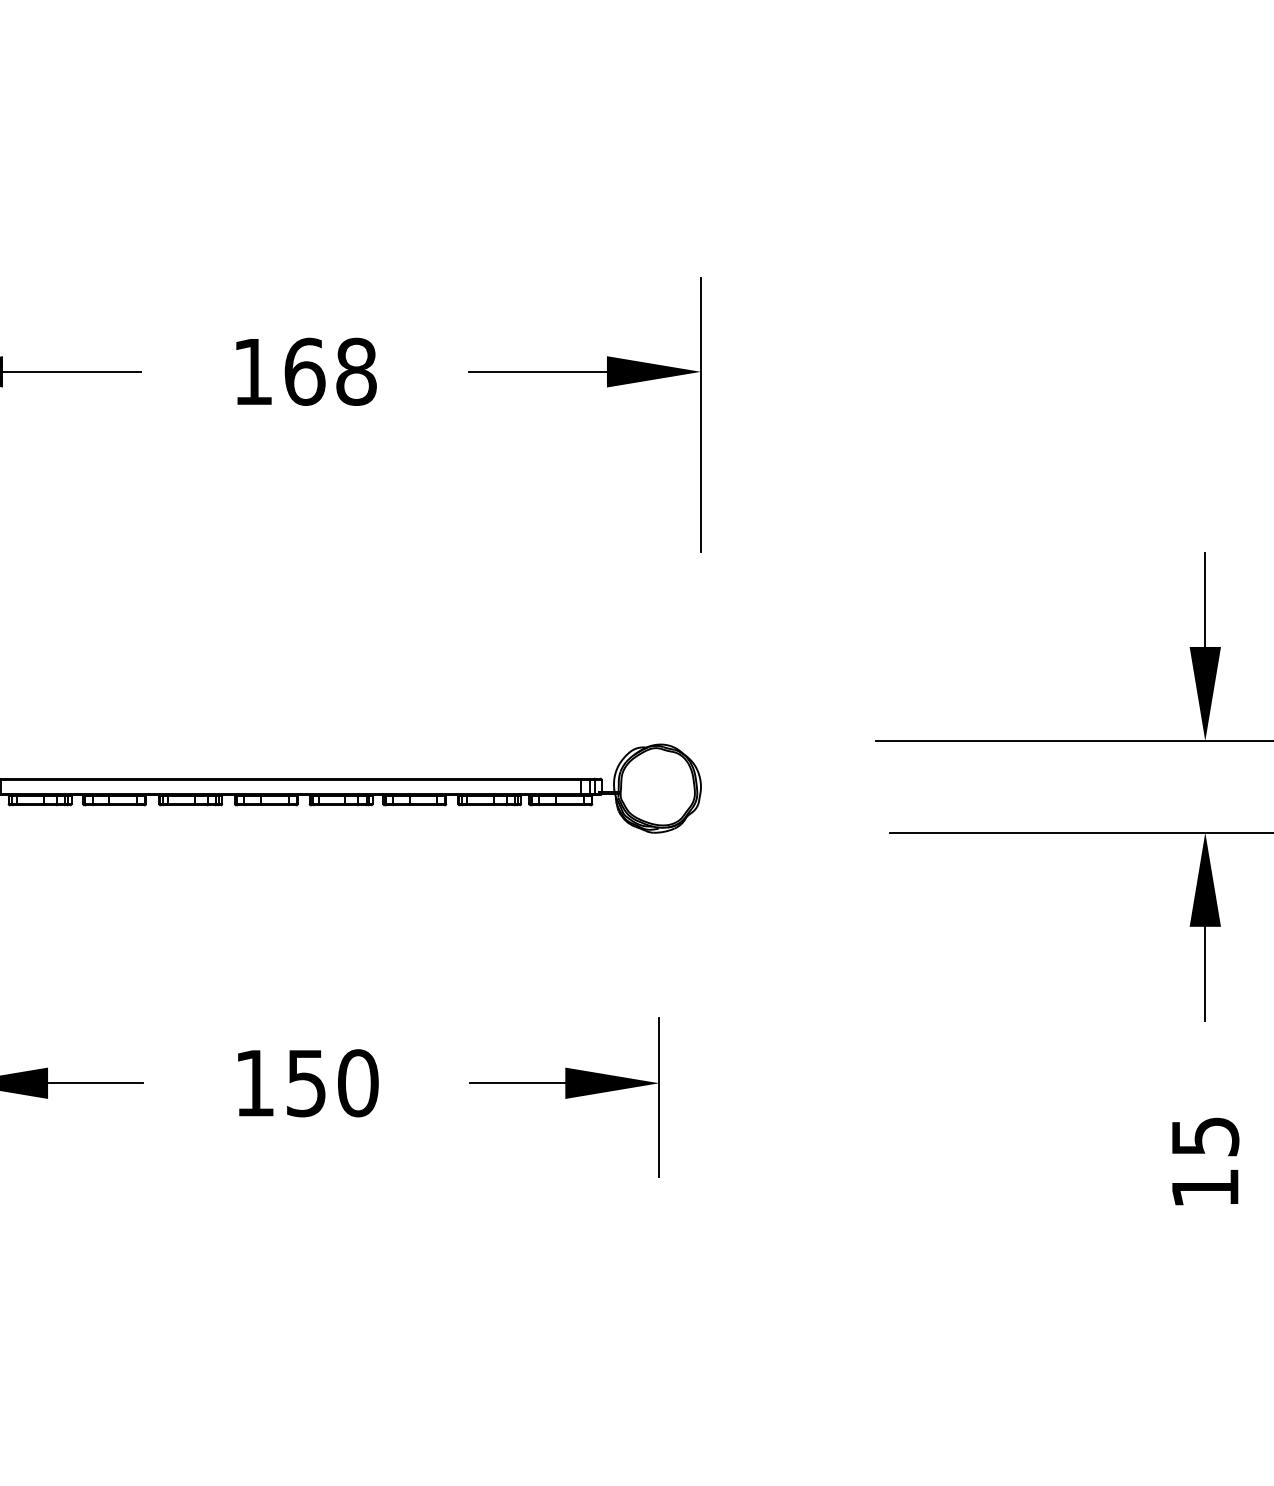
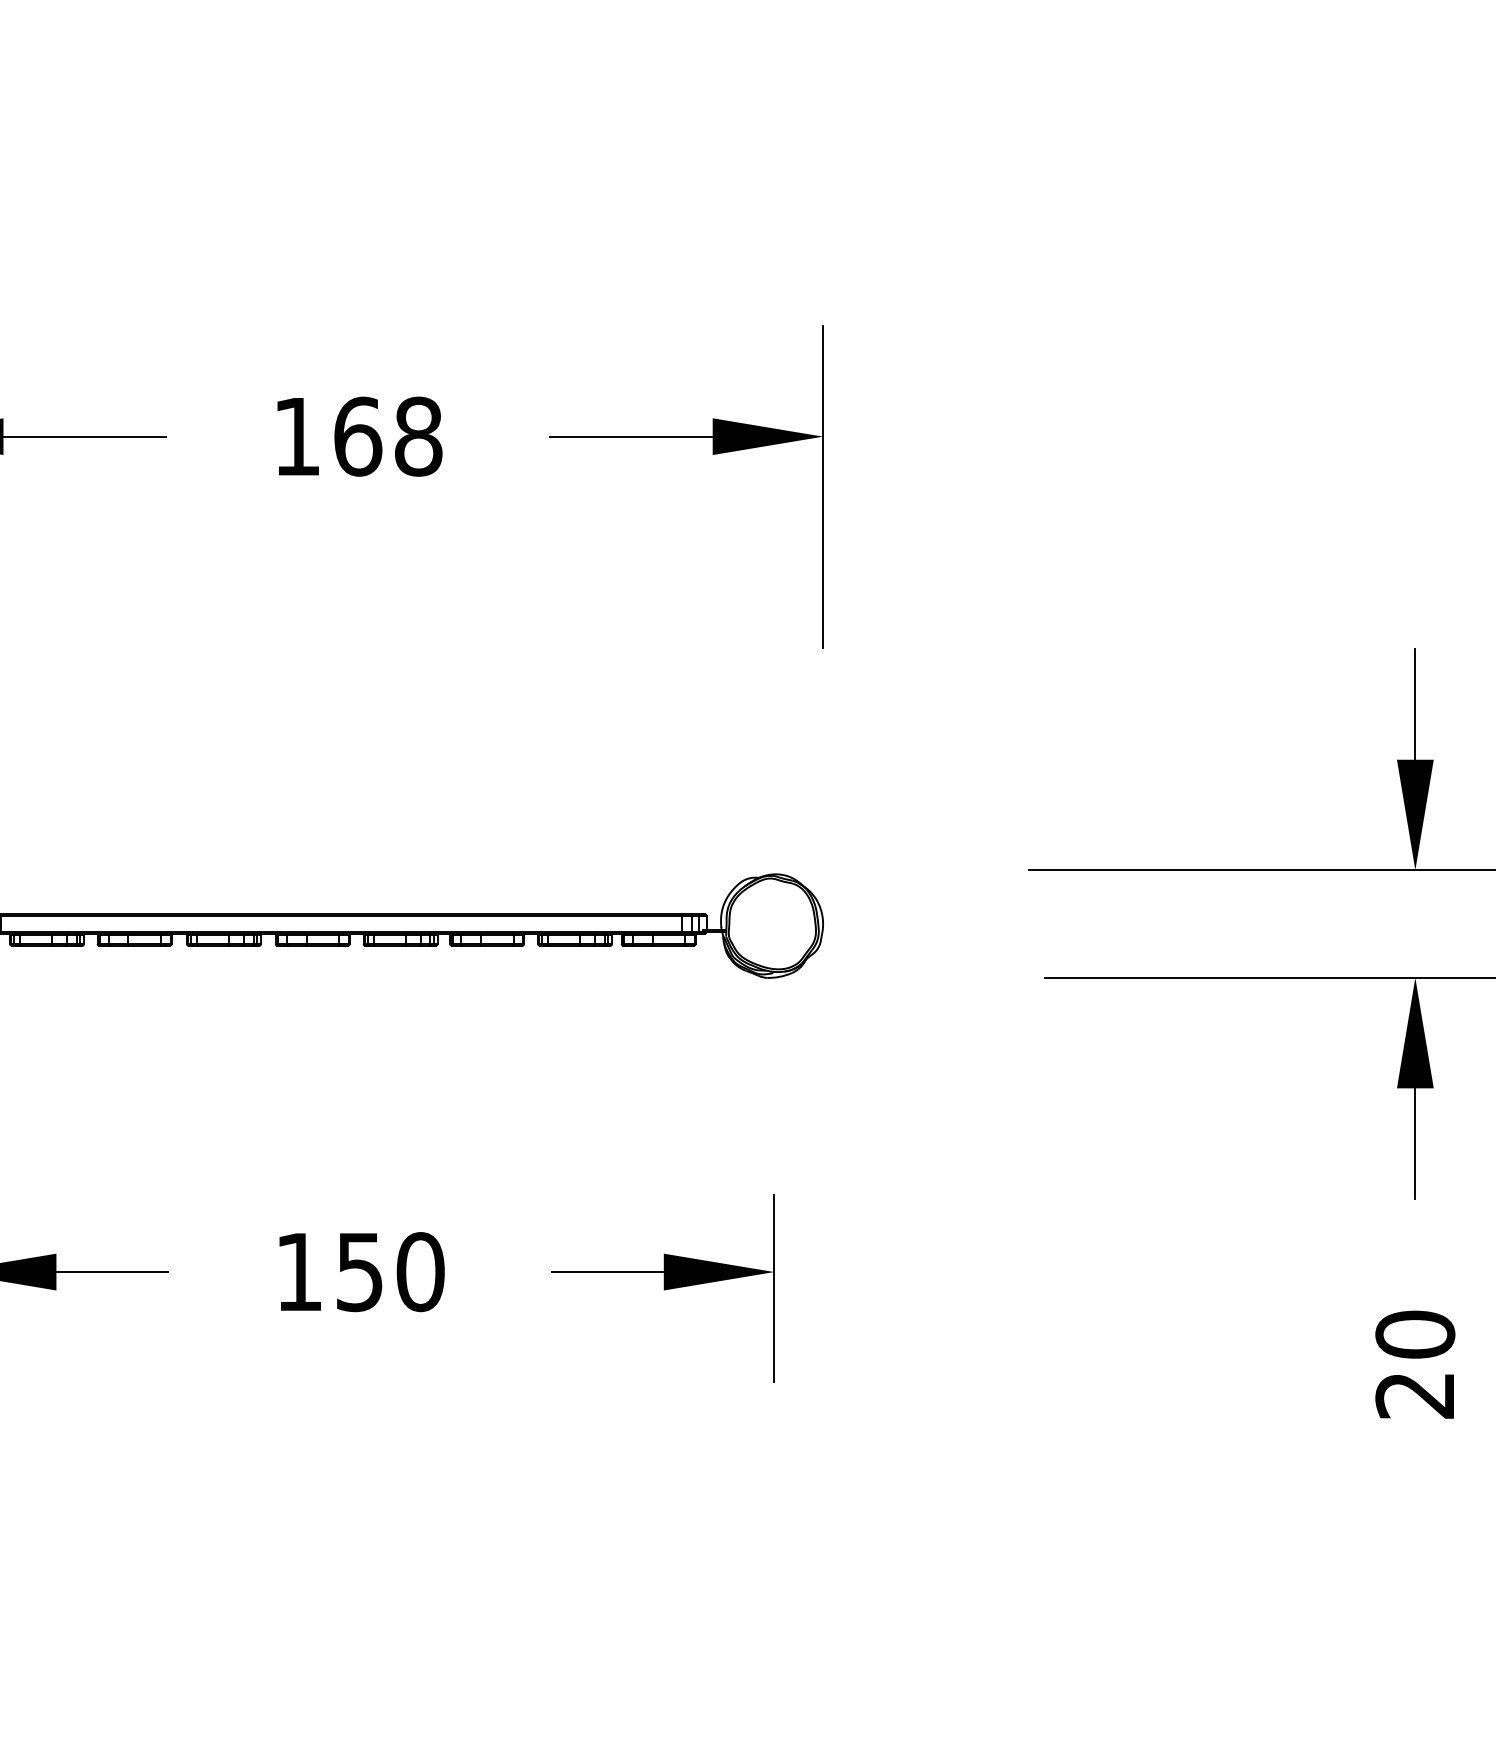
text: (1205, 1161) -> (1415, 1364), 15 -> 20

